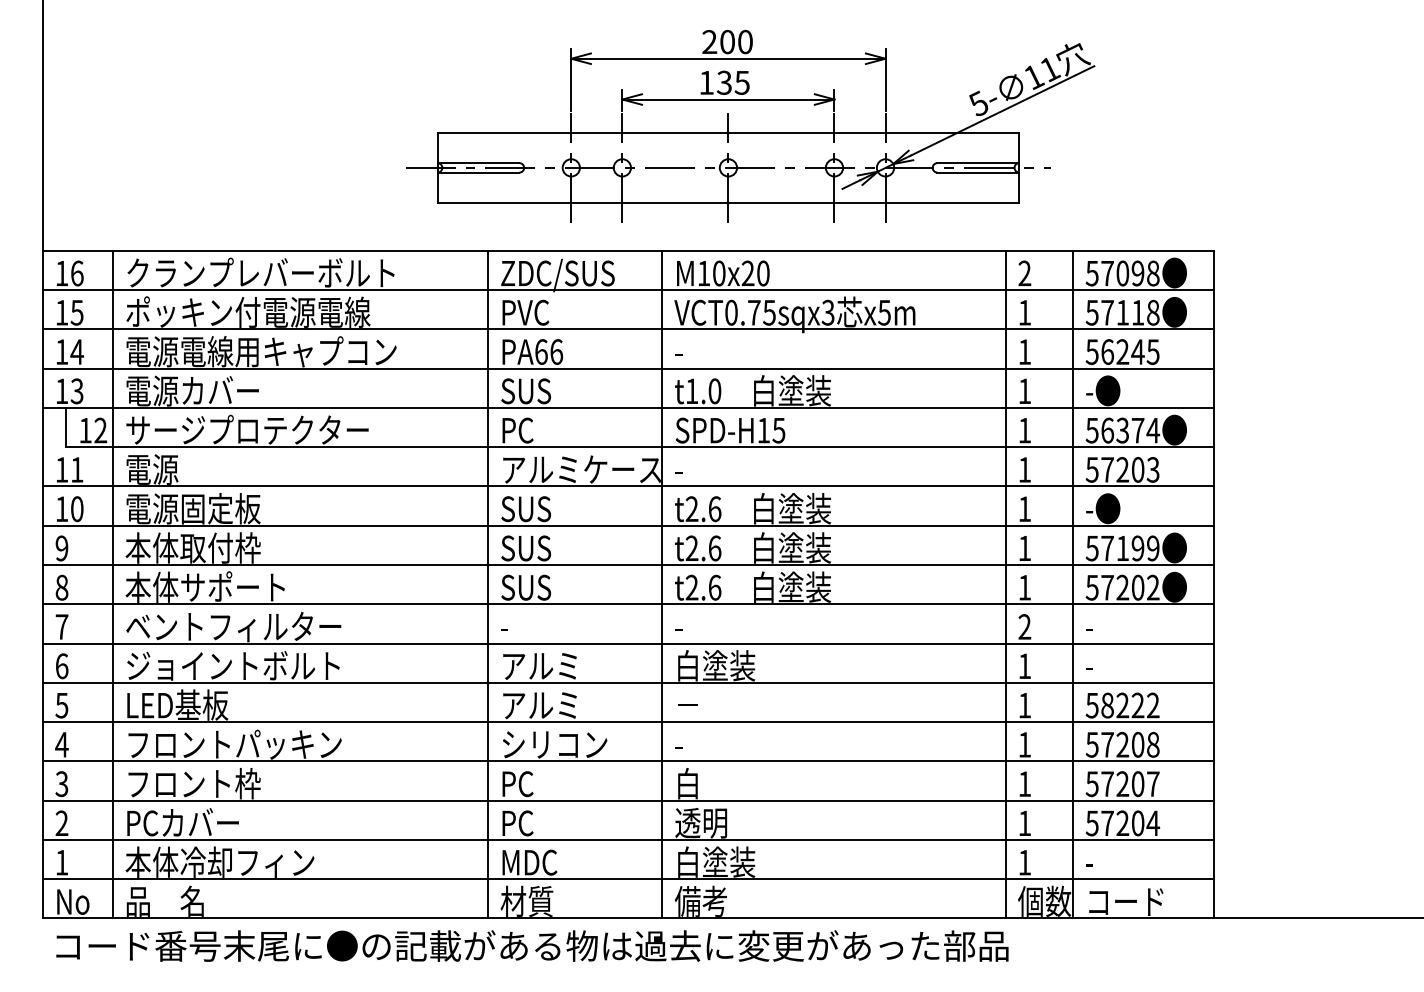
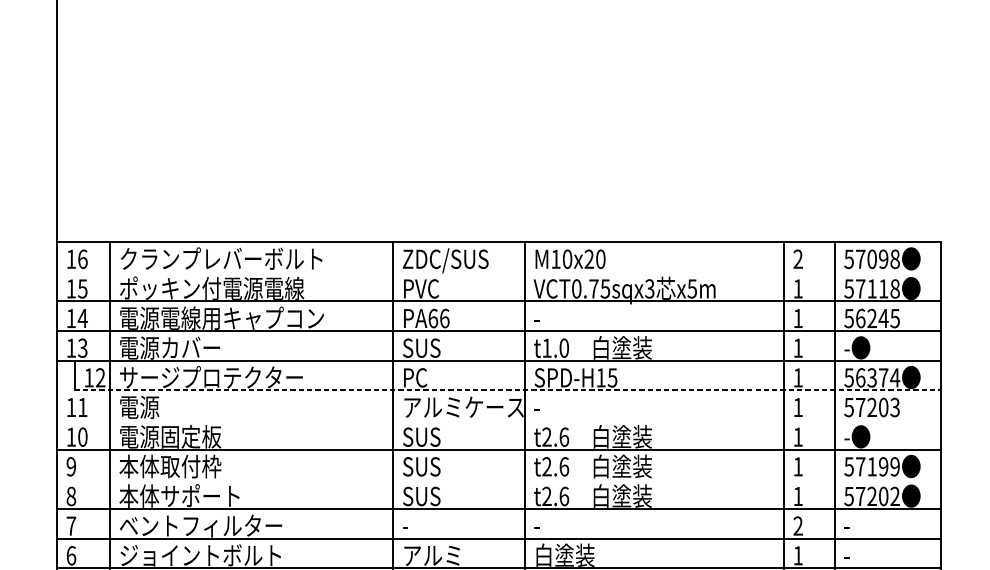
part: (750, 126) -> (591, 148), removed
line: (628, 290) -> (499, 272), removed
line: (640, 447) -> (508, 390), solid -> dashed
line: (628, 486) -> (499, 420), removed
line: (628, 564) -> (499, 478), removed

